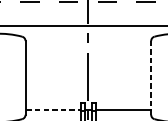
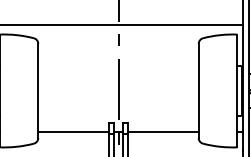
line: (151, 77) -> (198, 90), dashed -> solid
line: (53, 109) -> (74, 131), dashed -> solid

